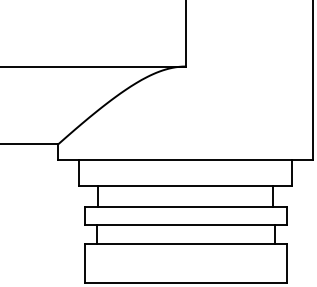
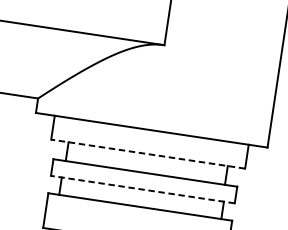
line: (185, 186) -> (147, 154), solid -> dashed
line: (185, 225) -> (142, 189), solid -> dashed

